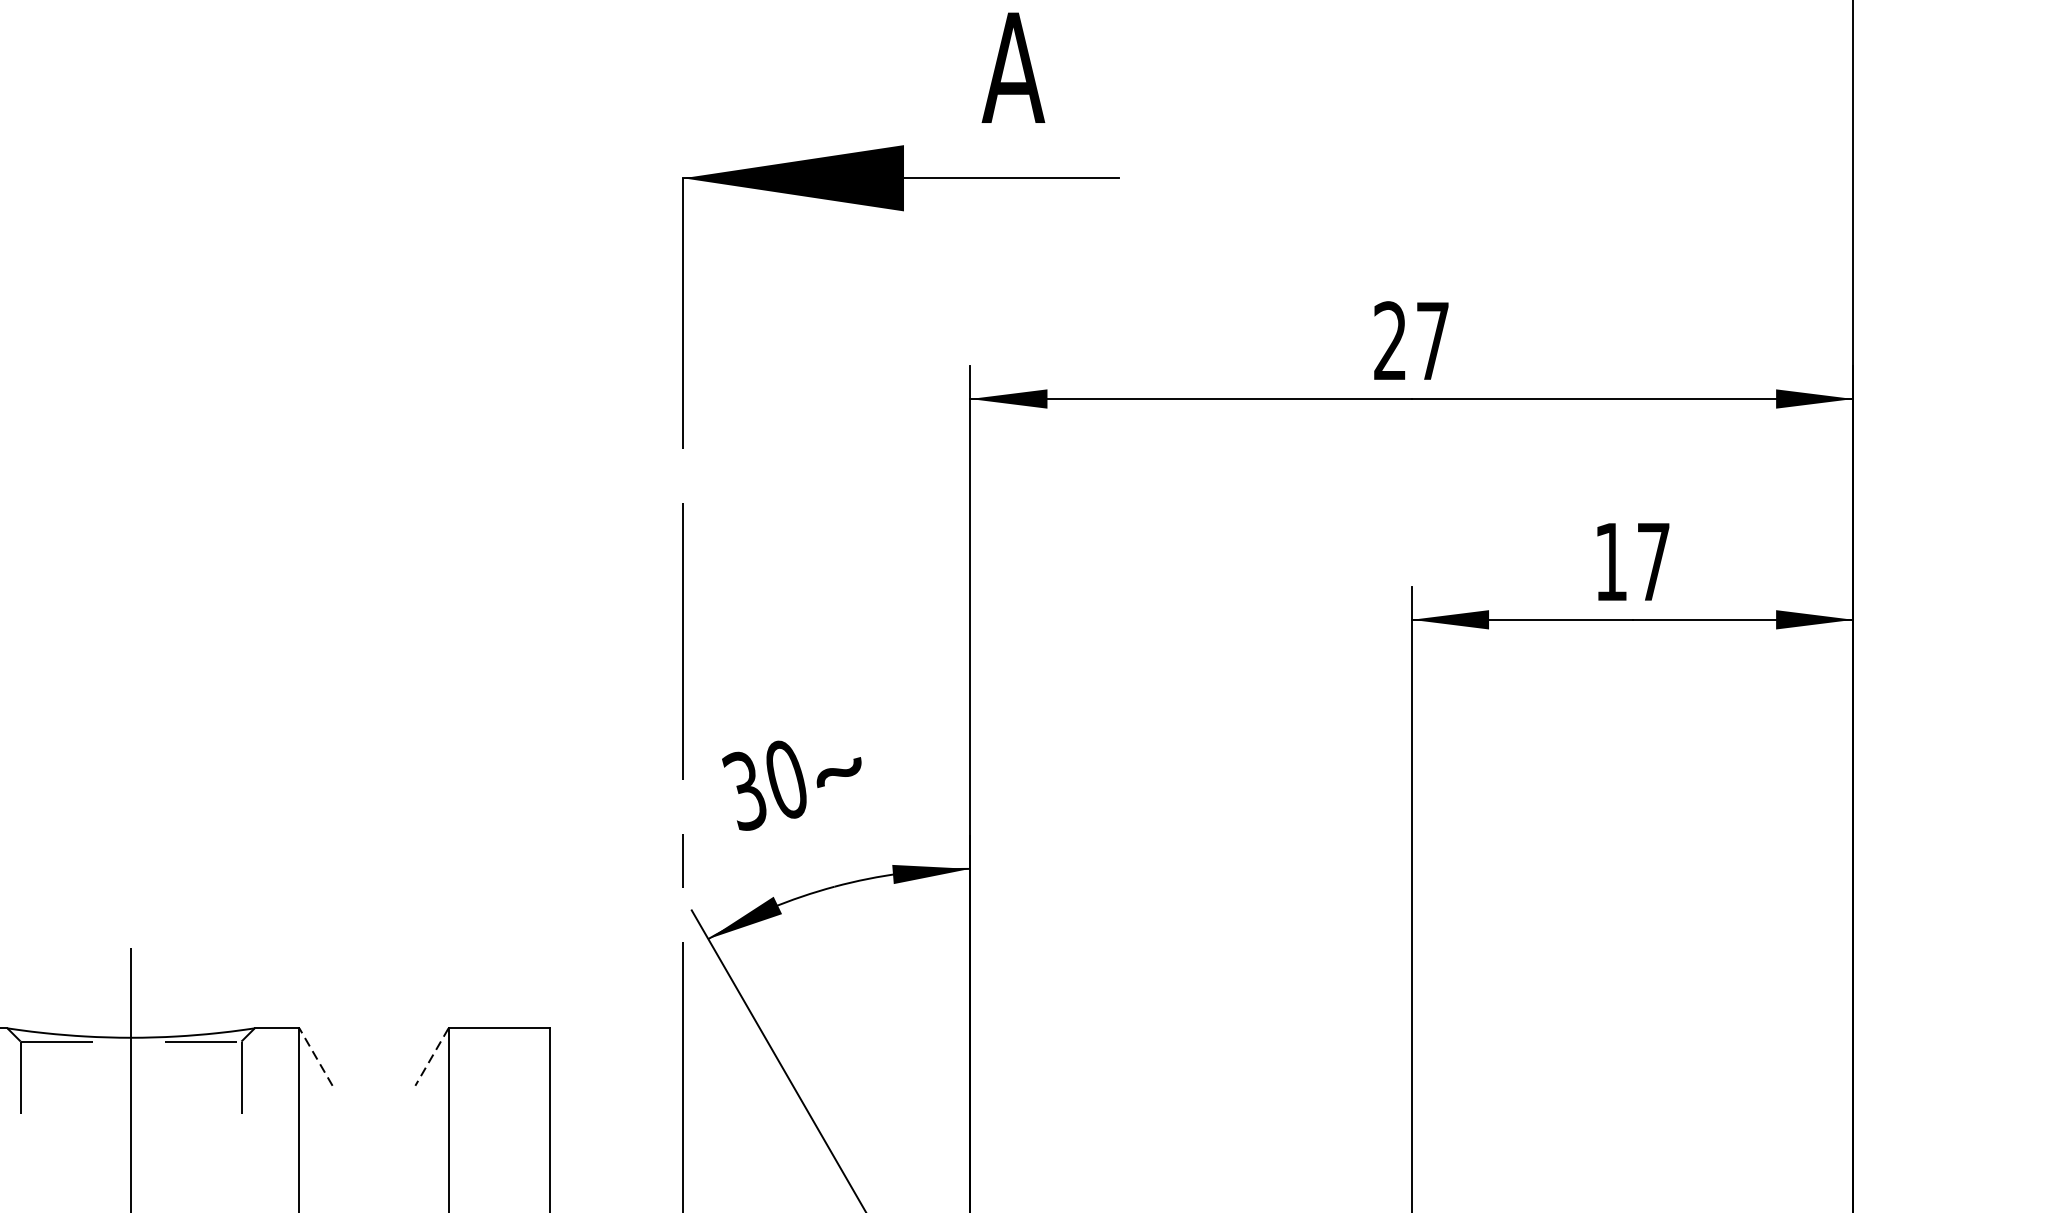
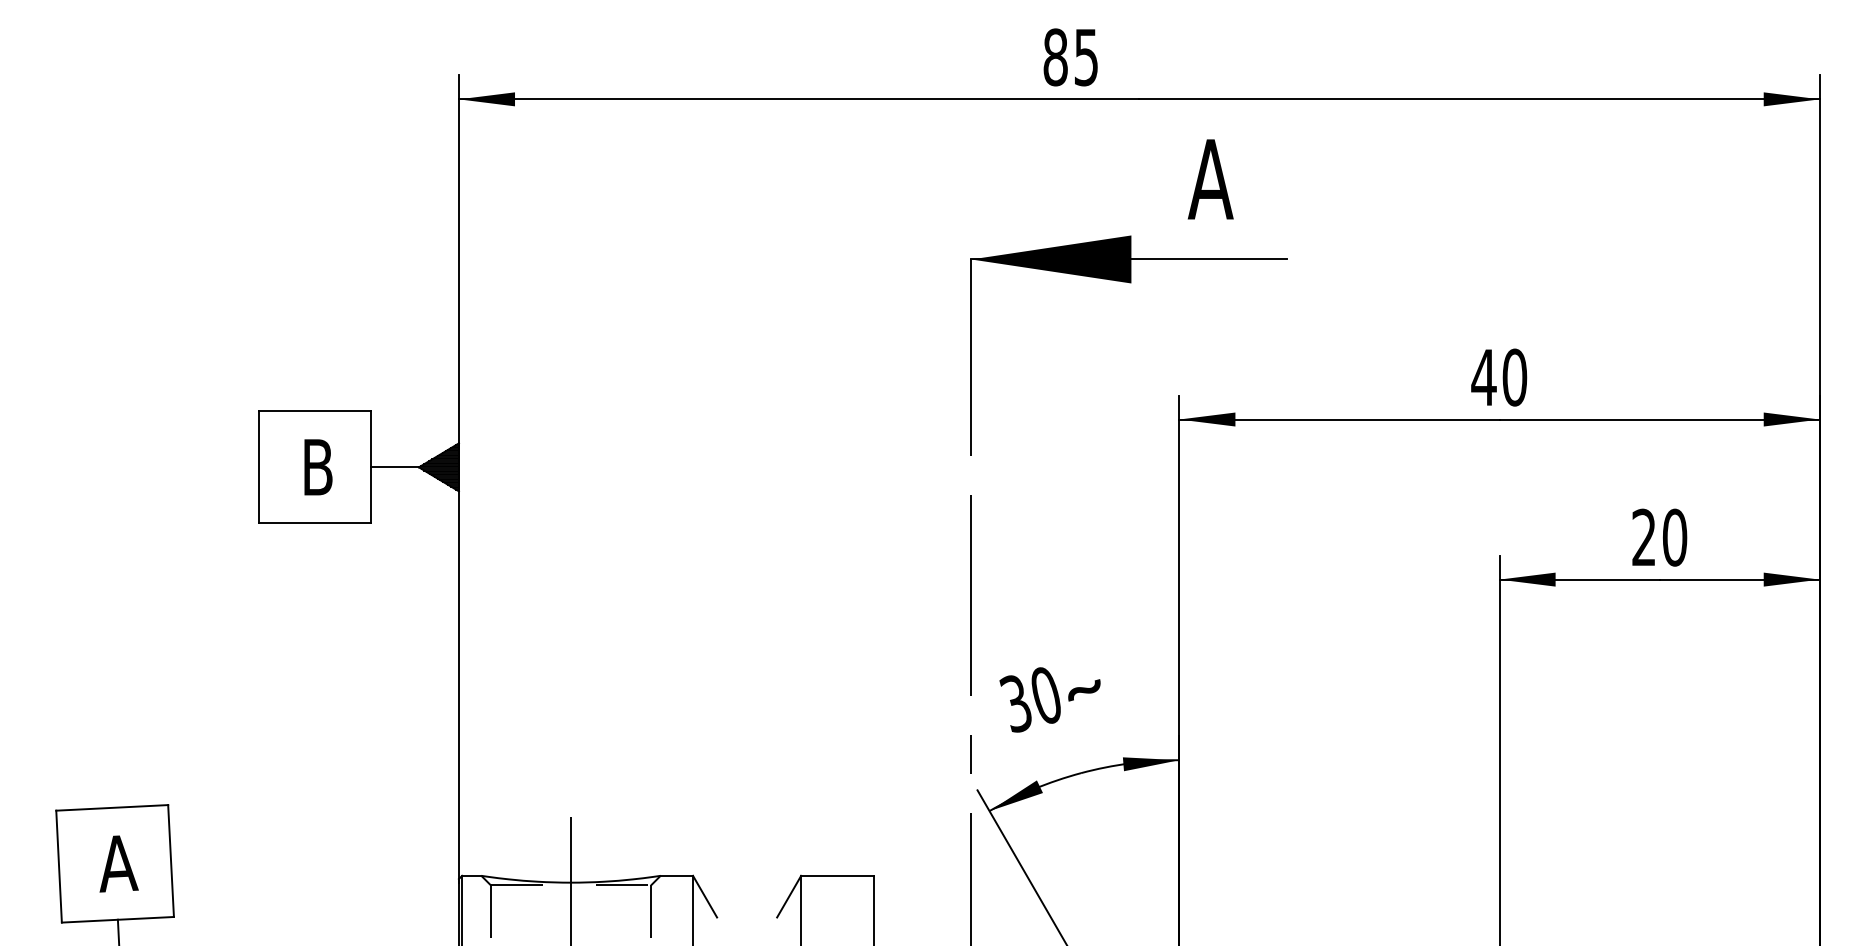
text: (1411, 341) -> (1499, 377), 27 -> 40
text: (1632, 561) -> (1659, 537), 17 -> 20
line: (315, 1056) -> (704, 896), dashed -> solid
line: (431, 1058) -> (788, 897), dashed -> solid

